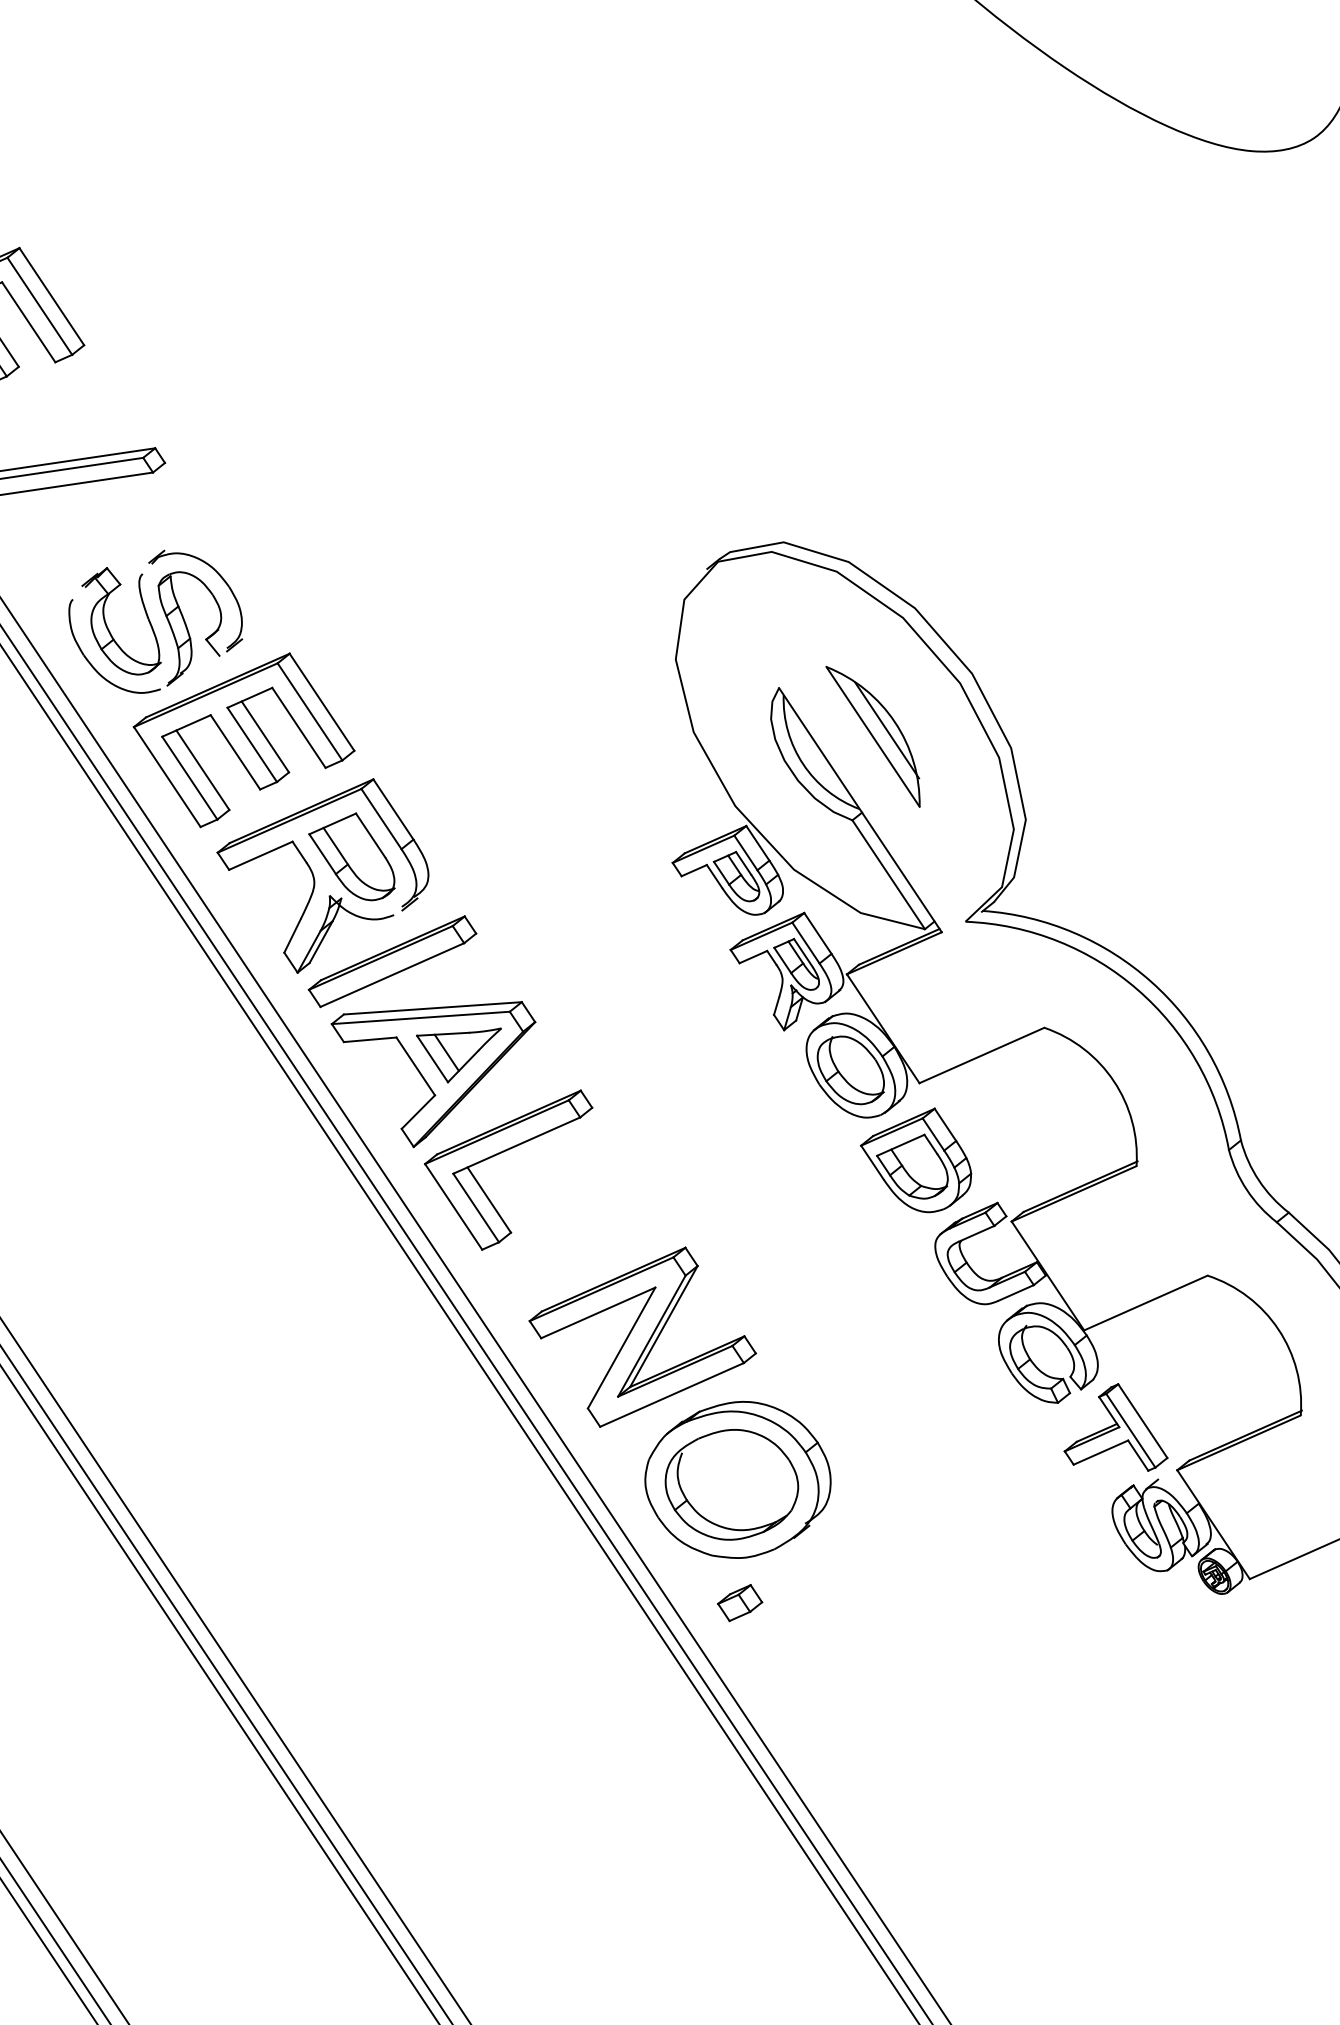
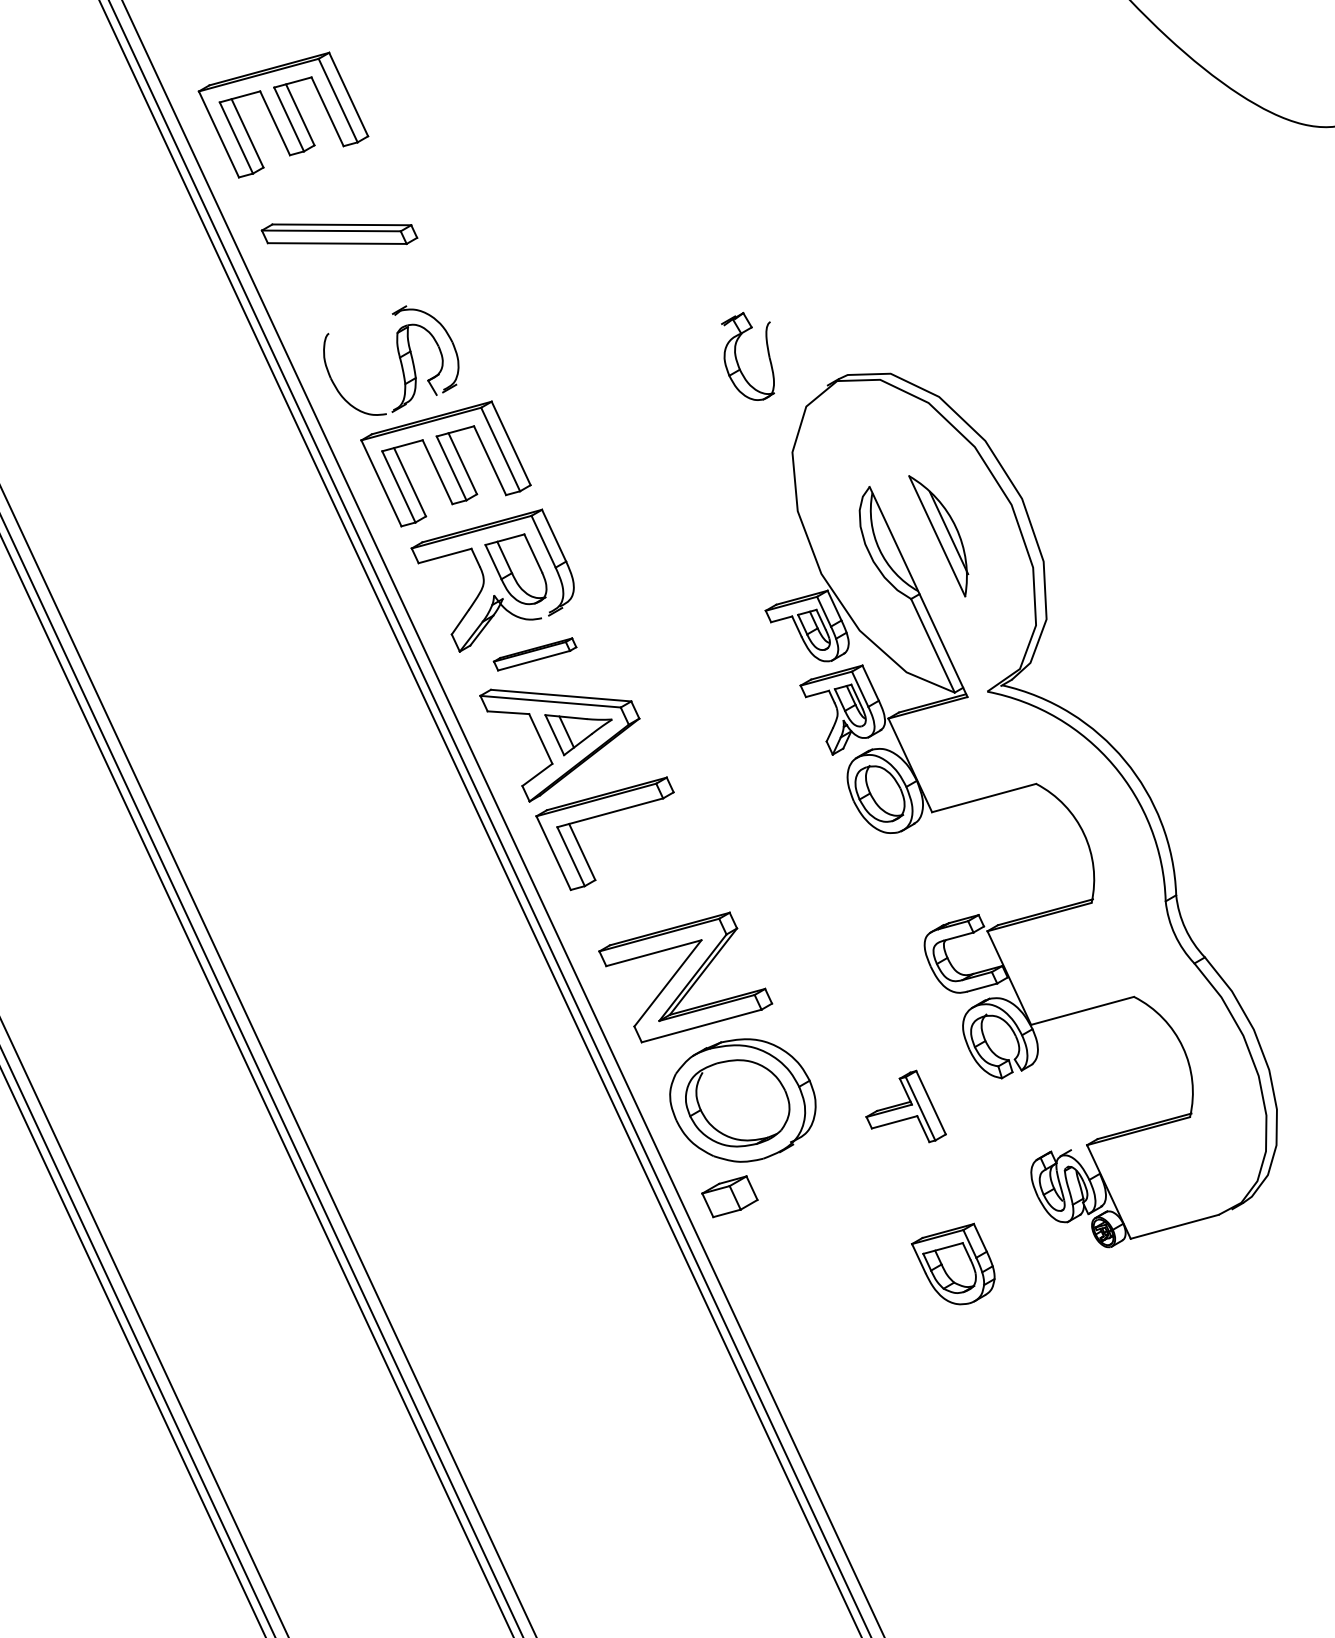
part: (108, 627) -> (737, 359), moved
part: (391, 961) -> (534, 654), size x0.6
part: (915, 1162) -> (952, 1263), moved
part: (1111, 1430) -> (905, 1106), moved
part: (739, 1602) -> (729, 1196), size x1.6

